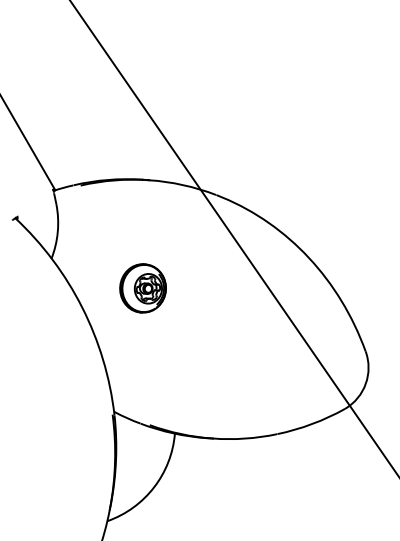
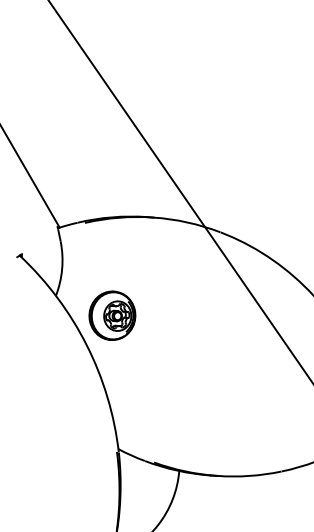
part: (142, 288) -> (111, 315), moved

